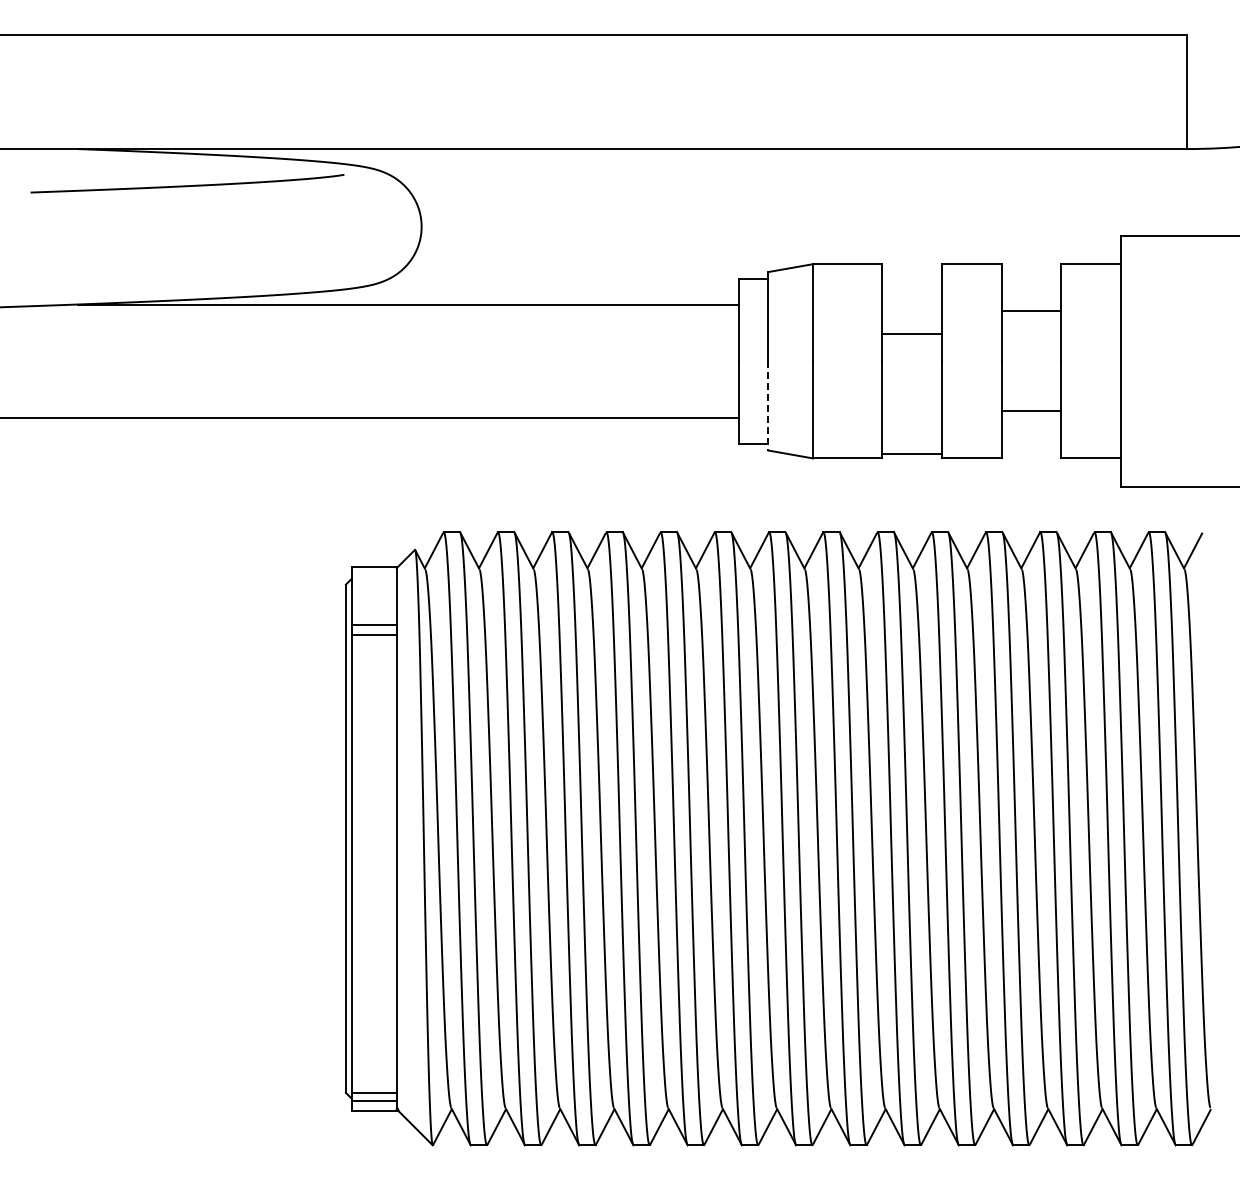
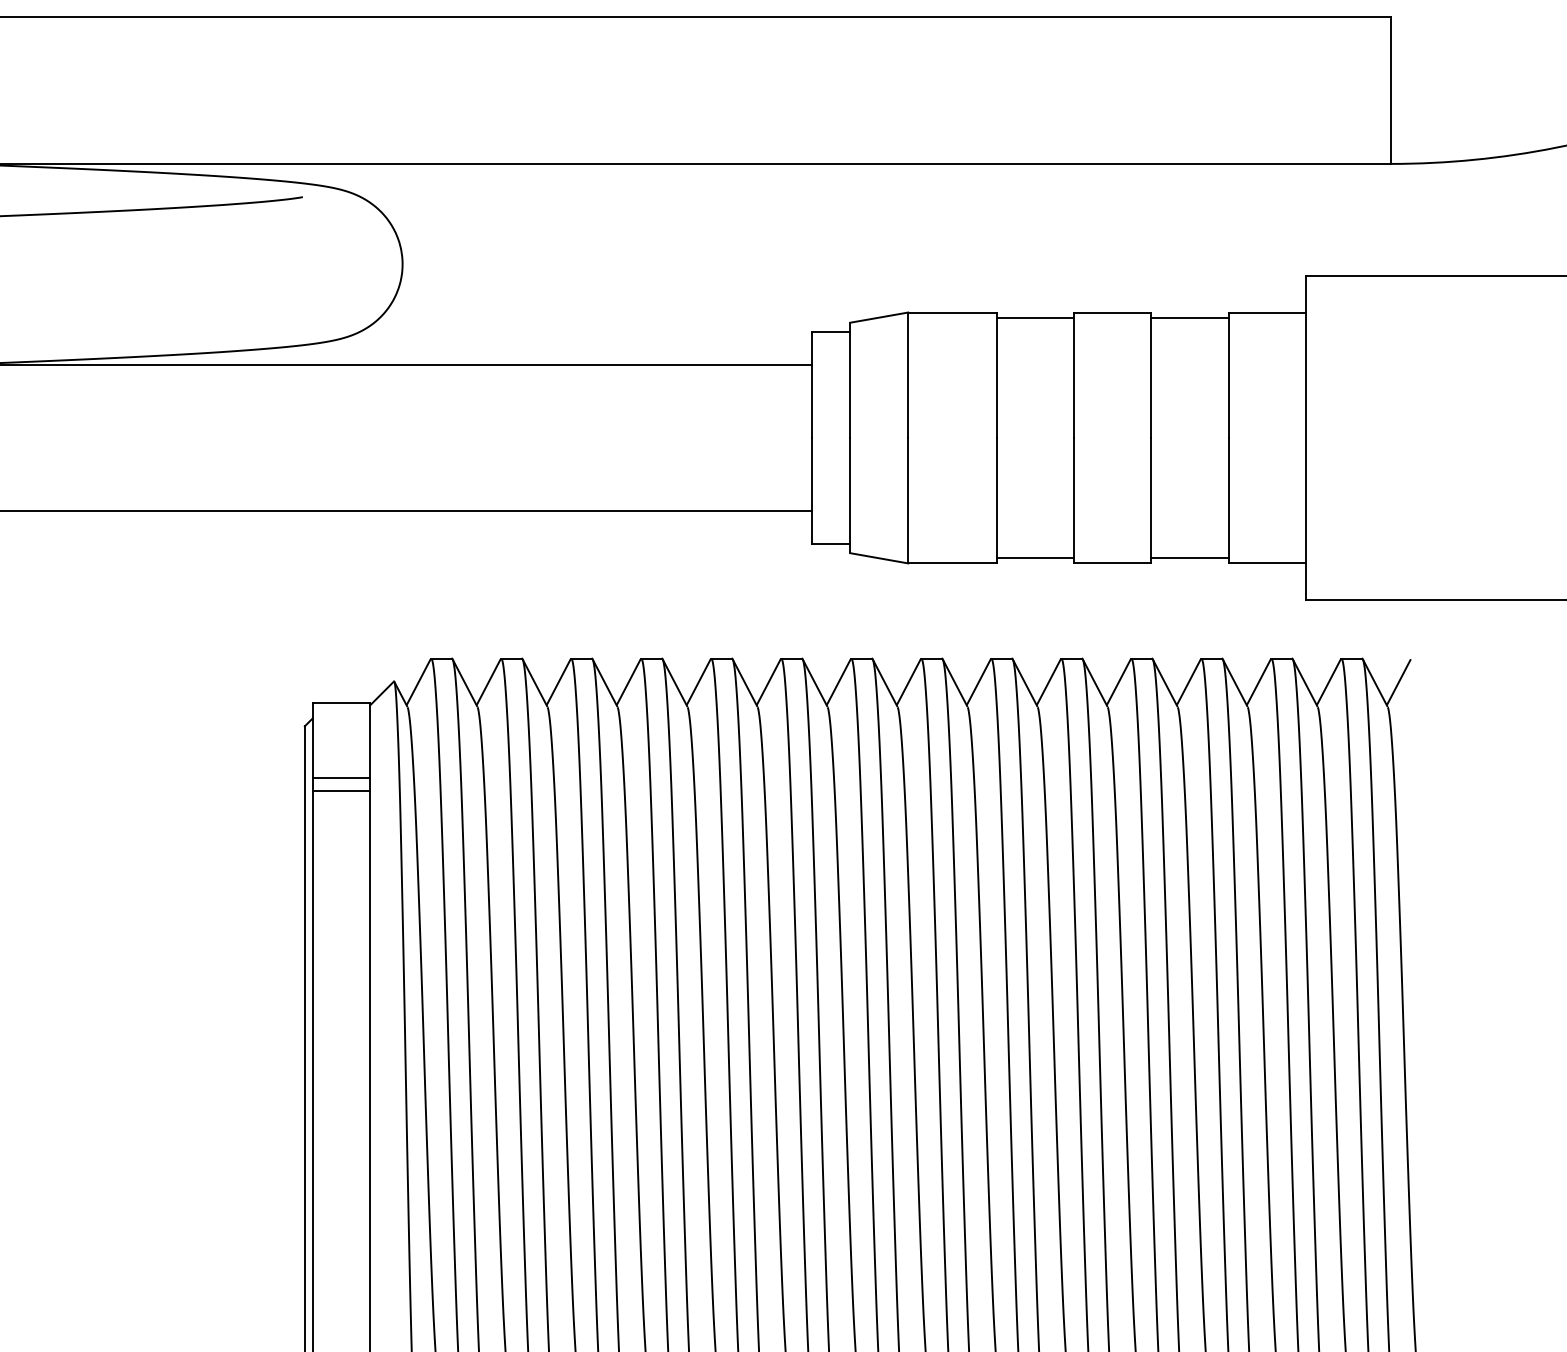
line: (1031, 310) -> (1189, 318), moved
line: (911, 333) -> (1035, 318), moved
line: (768, 405) -> (850, 495), dashed -> solid
line: (1031, 410) -> (1189, 556), moved

